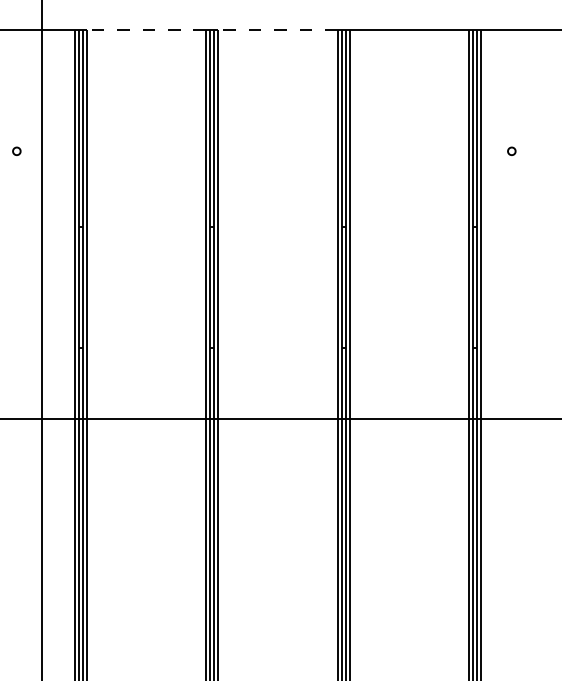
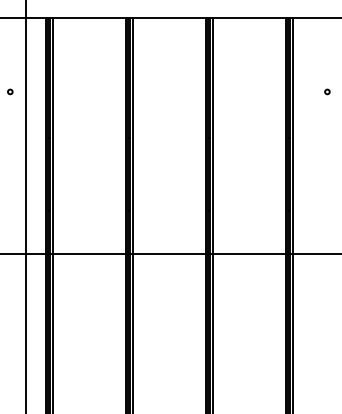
line: (145, 30) -> (88, 18), dashed -> solid
line: (276, 30) -> (168, 18), dashed -> solid
part: (511, 150) -> (327, 91), moved

